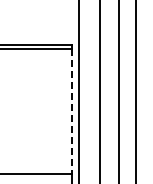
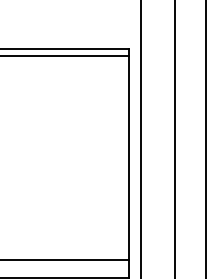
line: (71, 111) -> (128, 157), dashed -> solid

